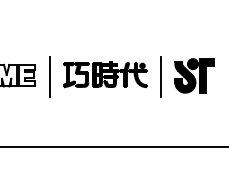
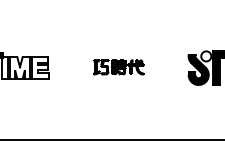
fill: (192, 64) -> (205, 56), removed
part: (105, 74) -> (118, 66), size x0.6
line: (50, 76) -> (63, 68), removed
line: (161, 76) -> (174, 68), removed

